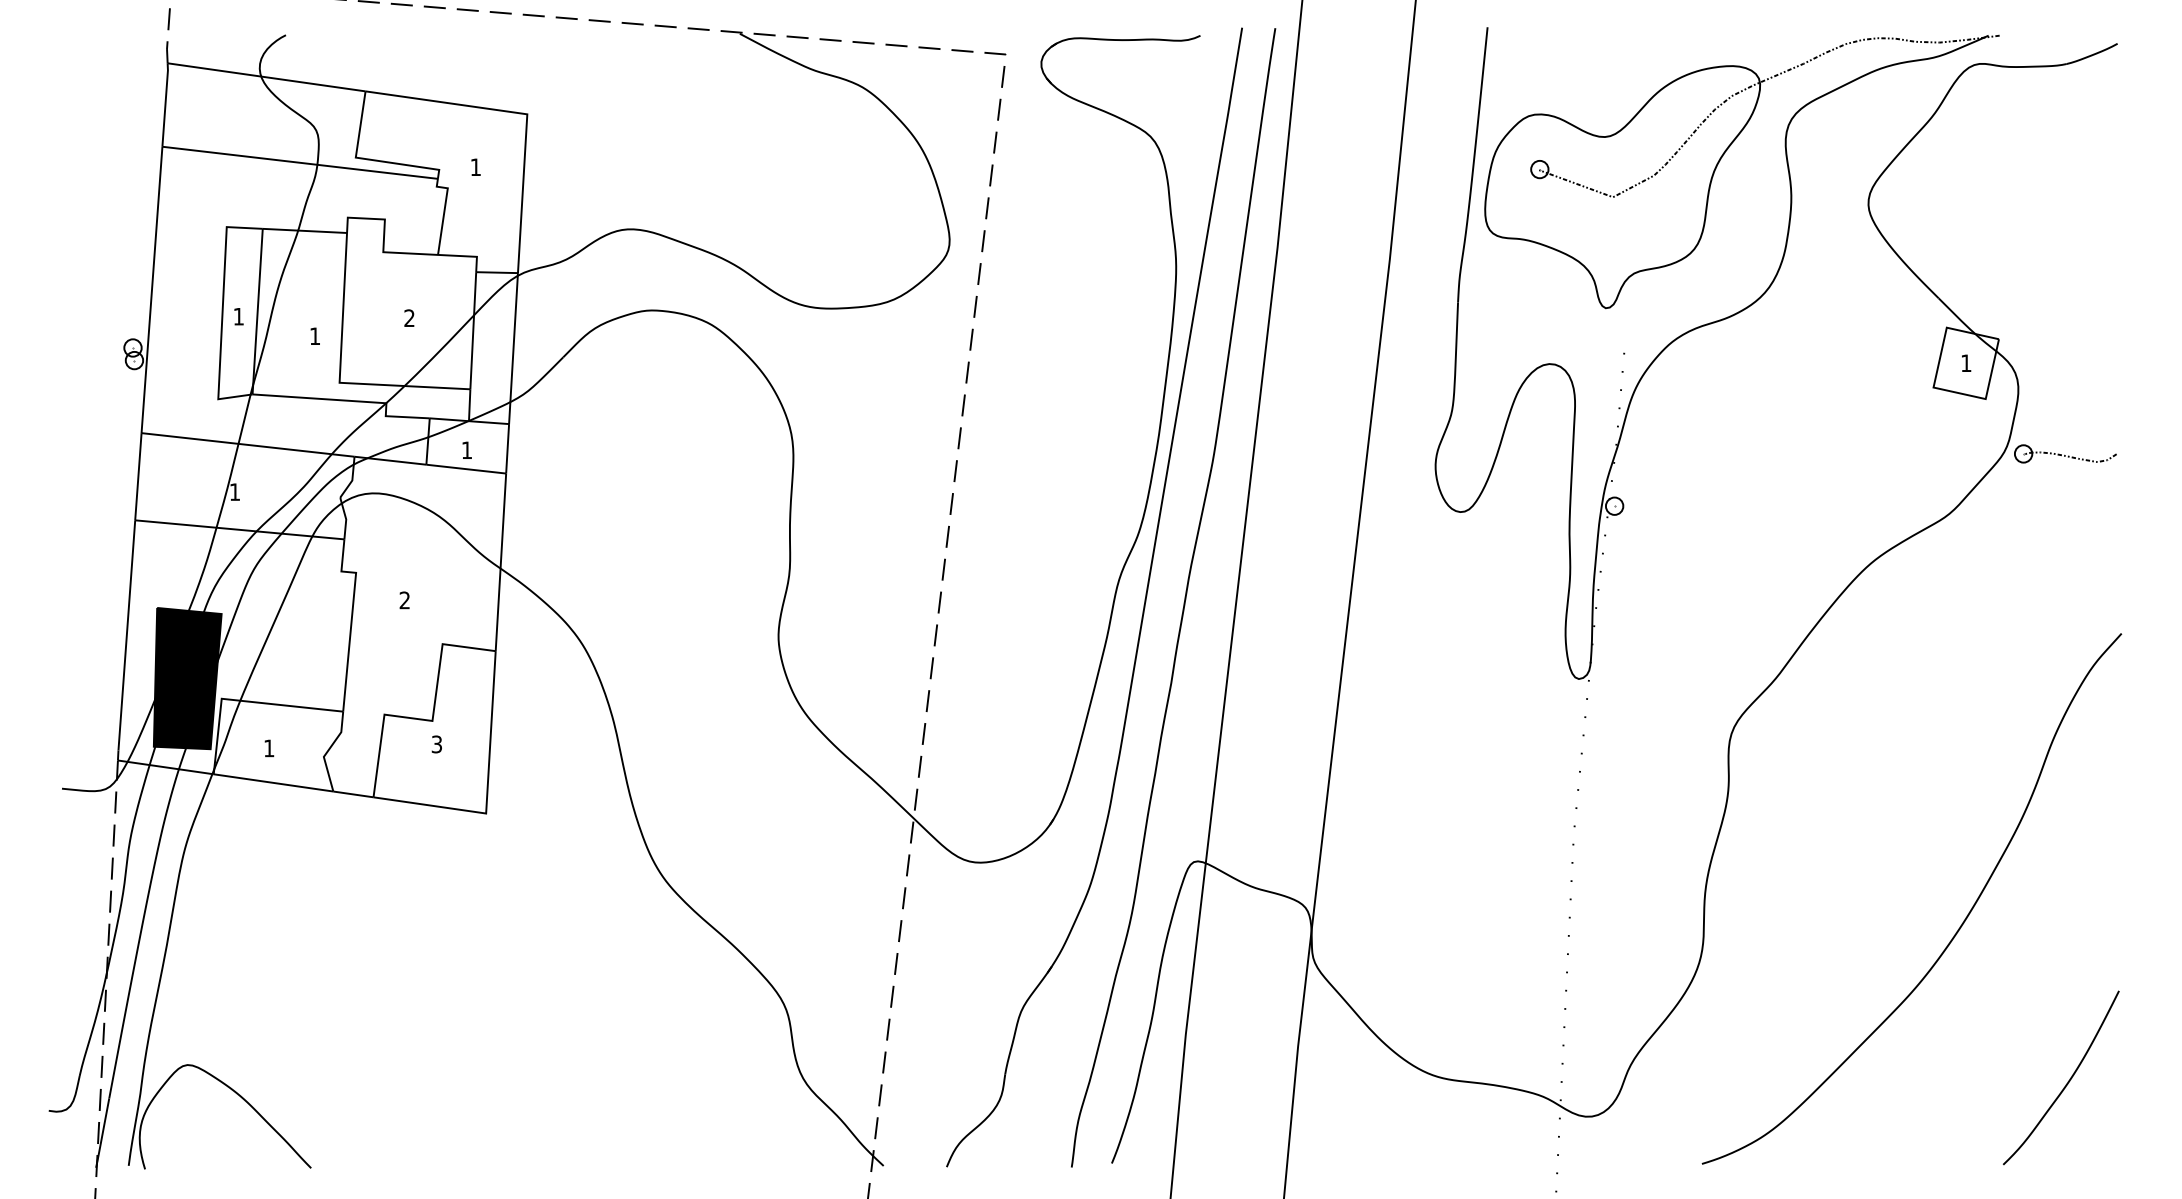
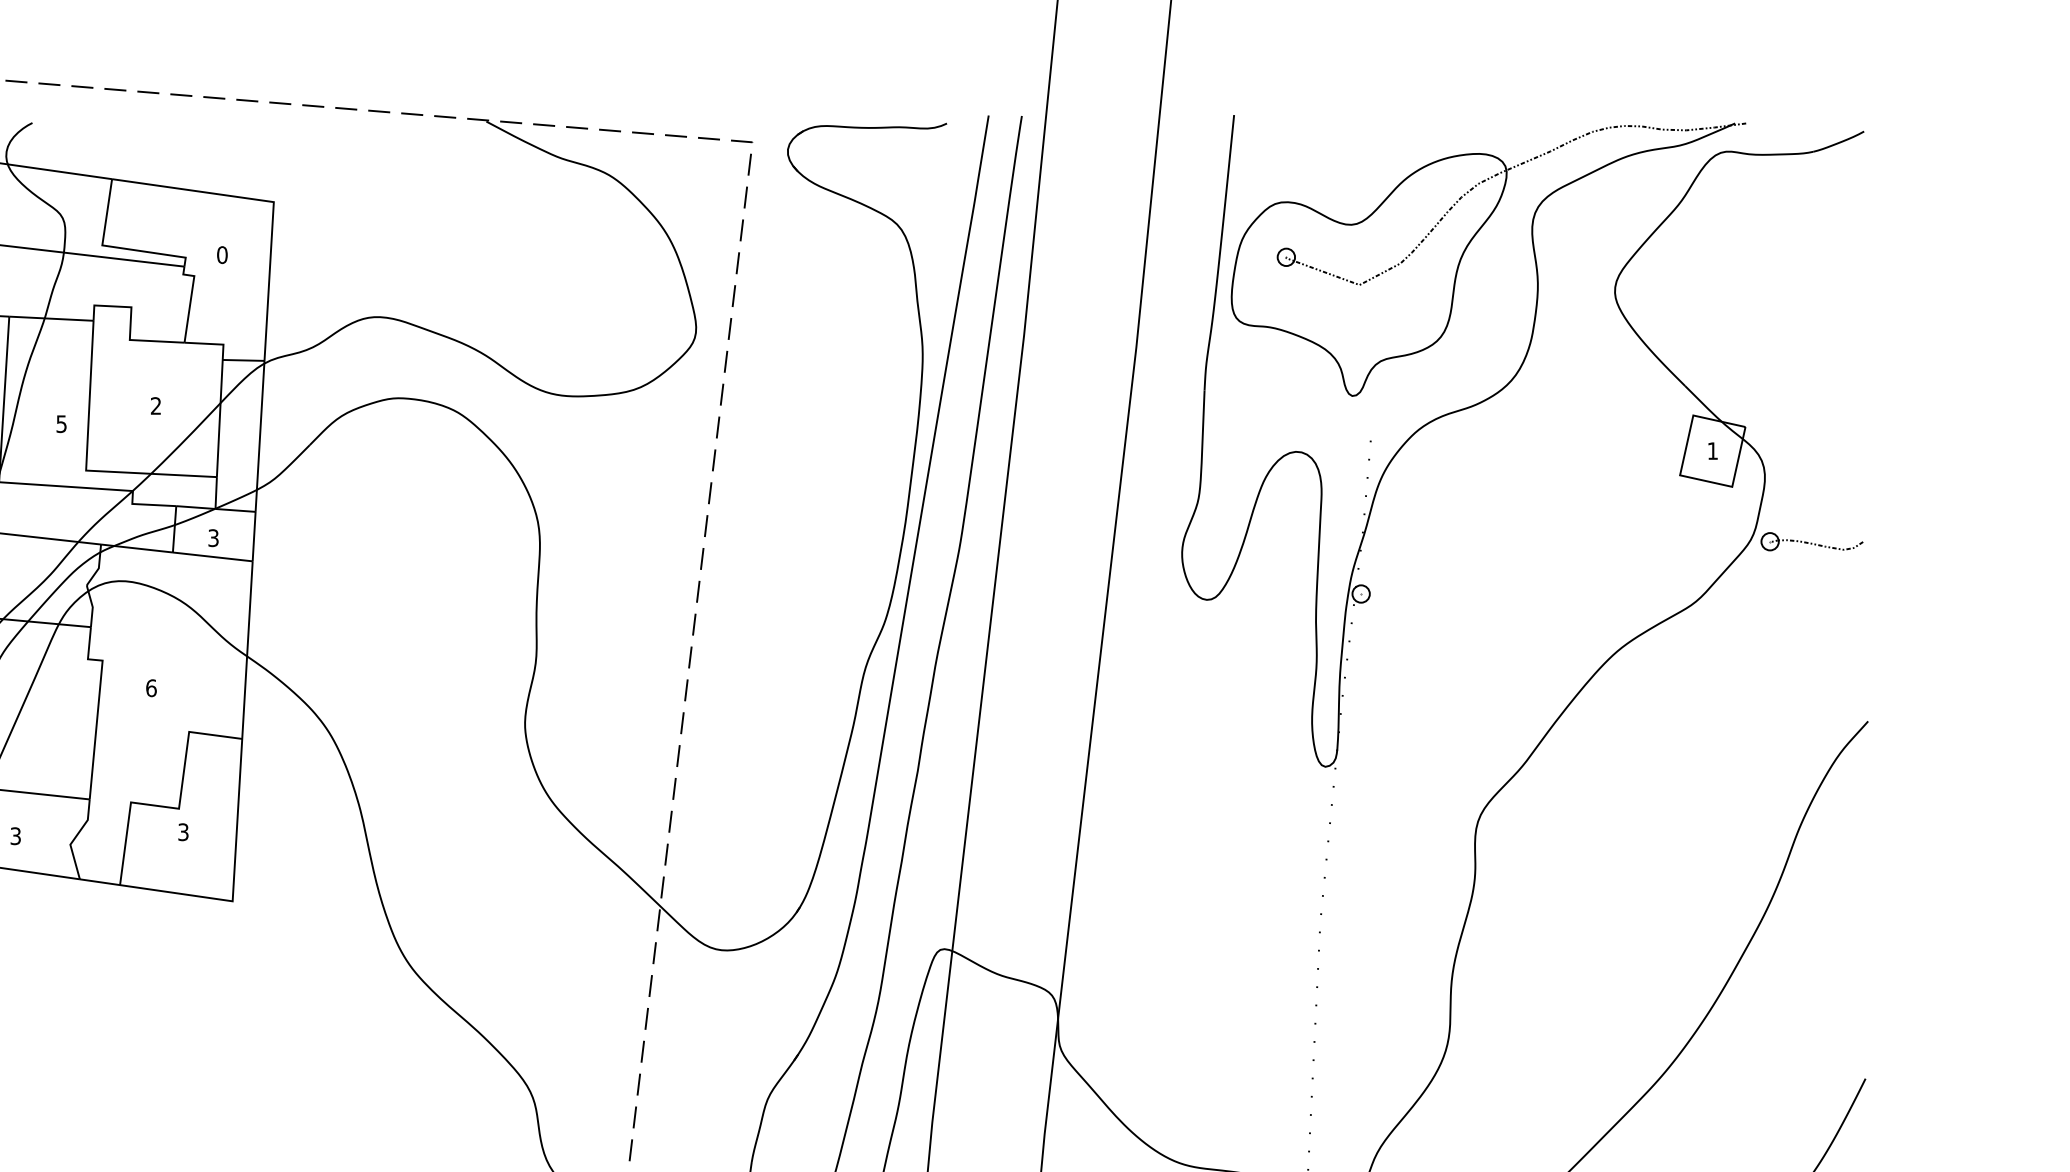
text: (475, 167) -> (222, 255), 1 -> 0
text: (315, 336) -> (62, 424), 1 -> 5
text: (467, 450) -> (214, 538), 1 -> 3
text: (404, 600) -> (151, 688), 2 -> 6
text: (269, 748) -> (16, 836), 1 -> 3

